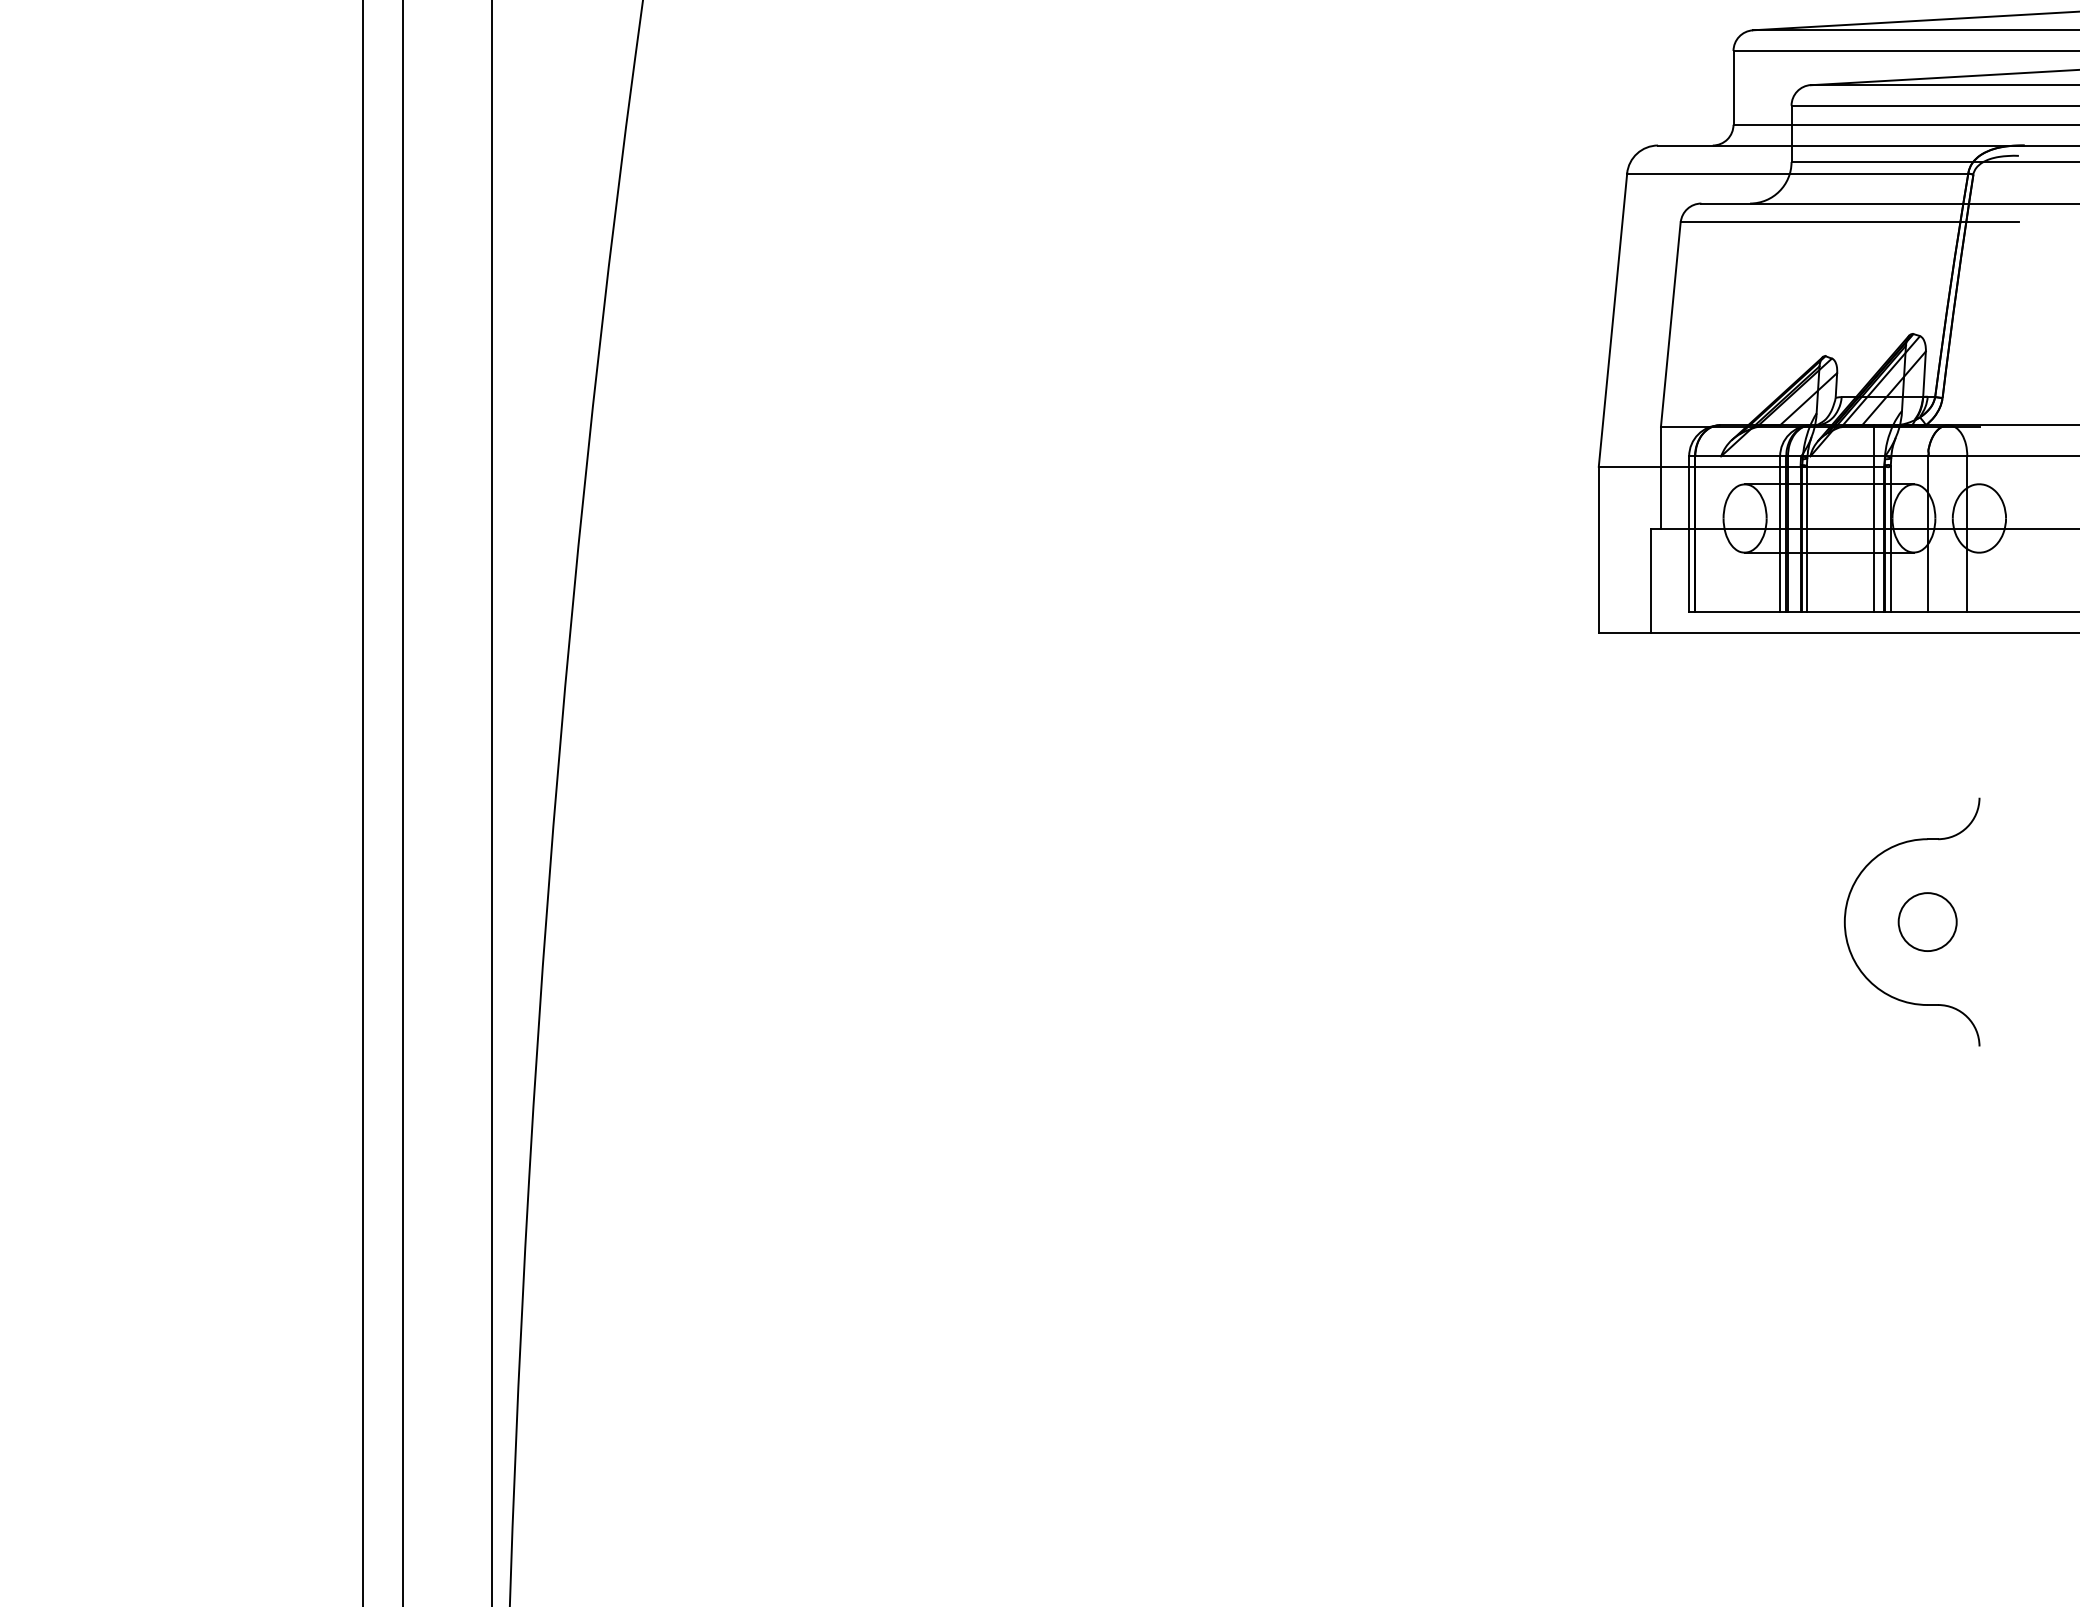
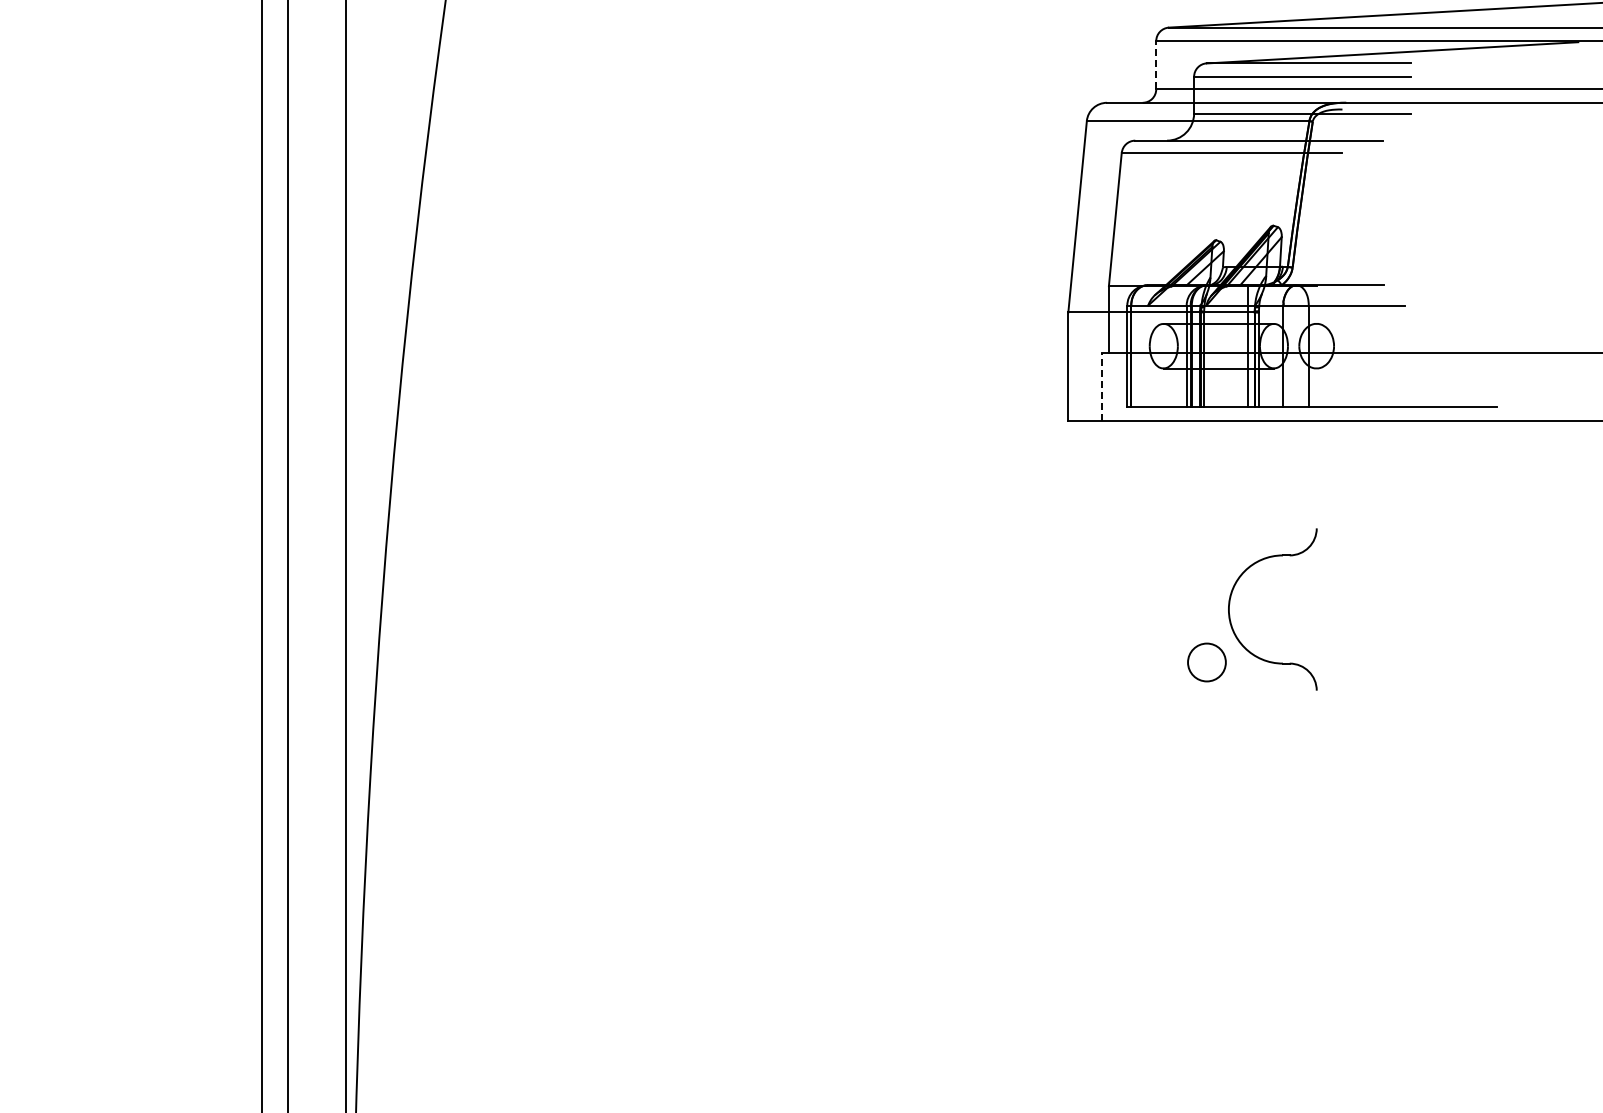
line: (1733, 86) -> (1156, 64), solid -> dashed
line: (1651, 580) -> (1102, 386), solid -> dashed
circle: (1927, 922) -> (1206, 662), moved

